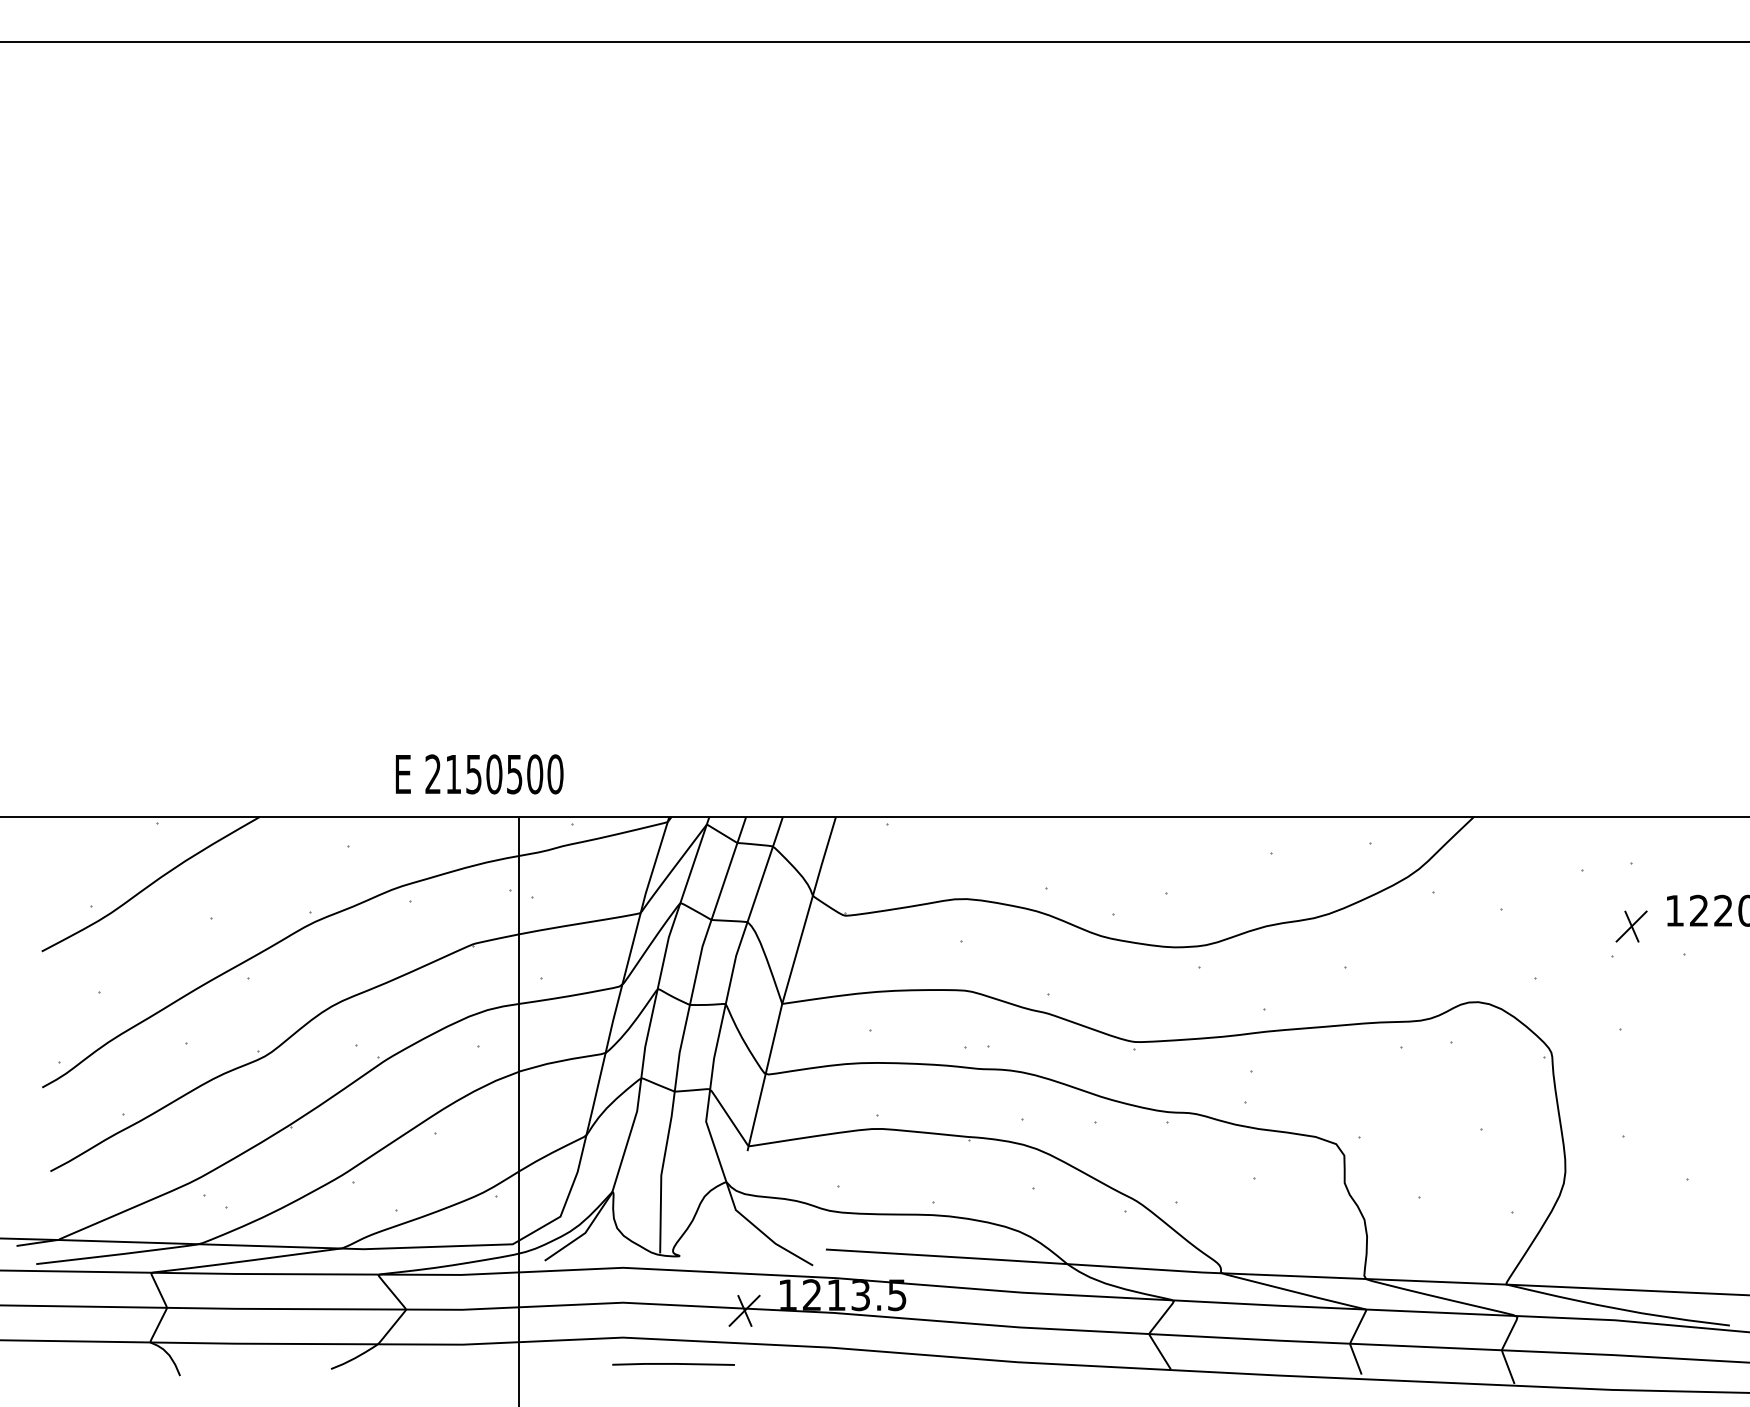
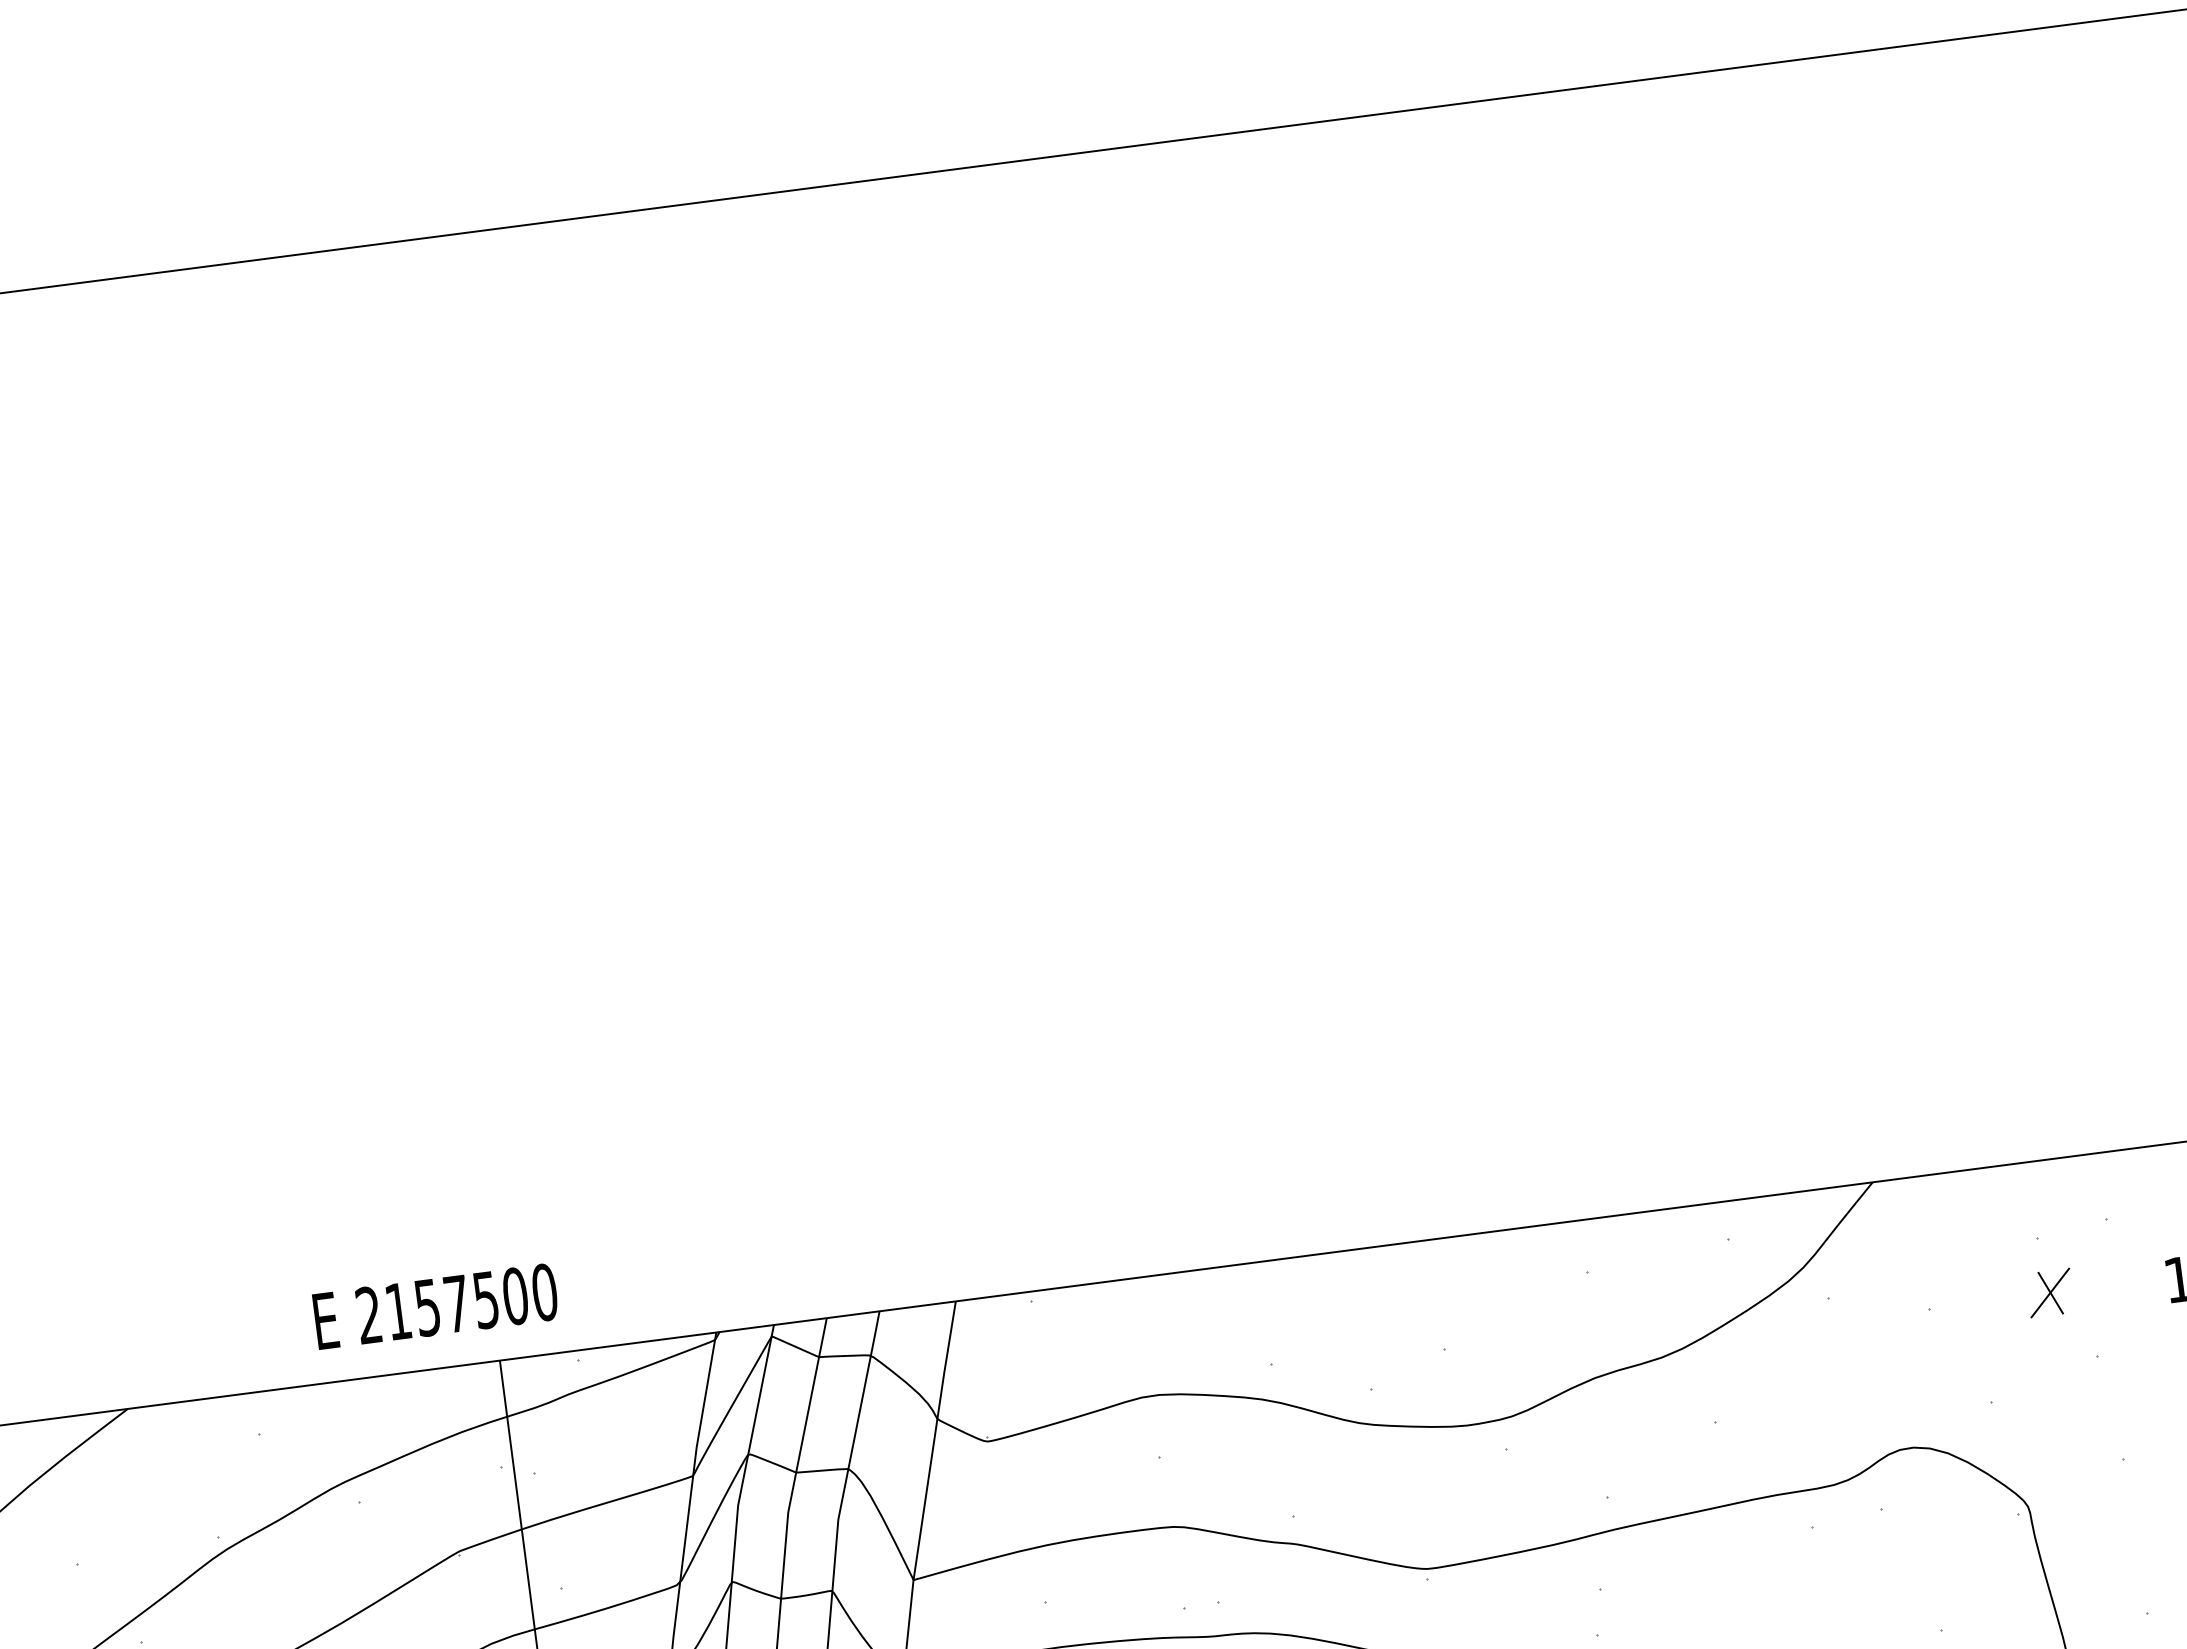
text: (494, 774) -> (457, 1304), 2150500 -> 2157500
part: (1631, 926) -> (2050, 1293), moved

